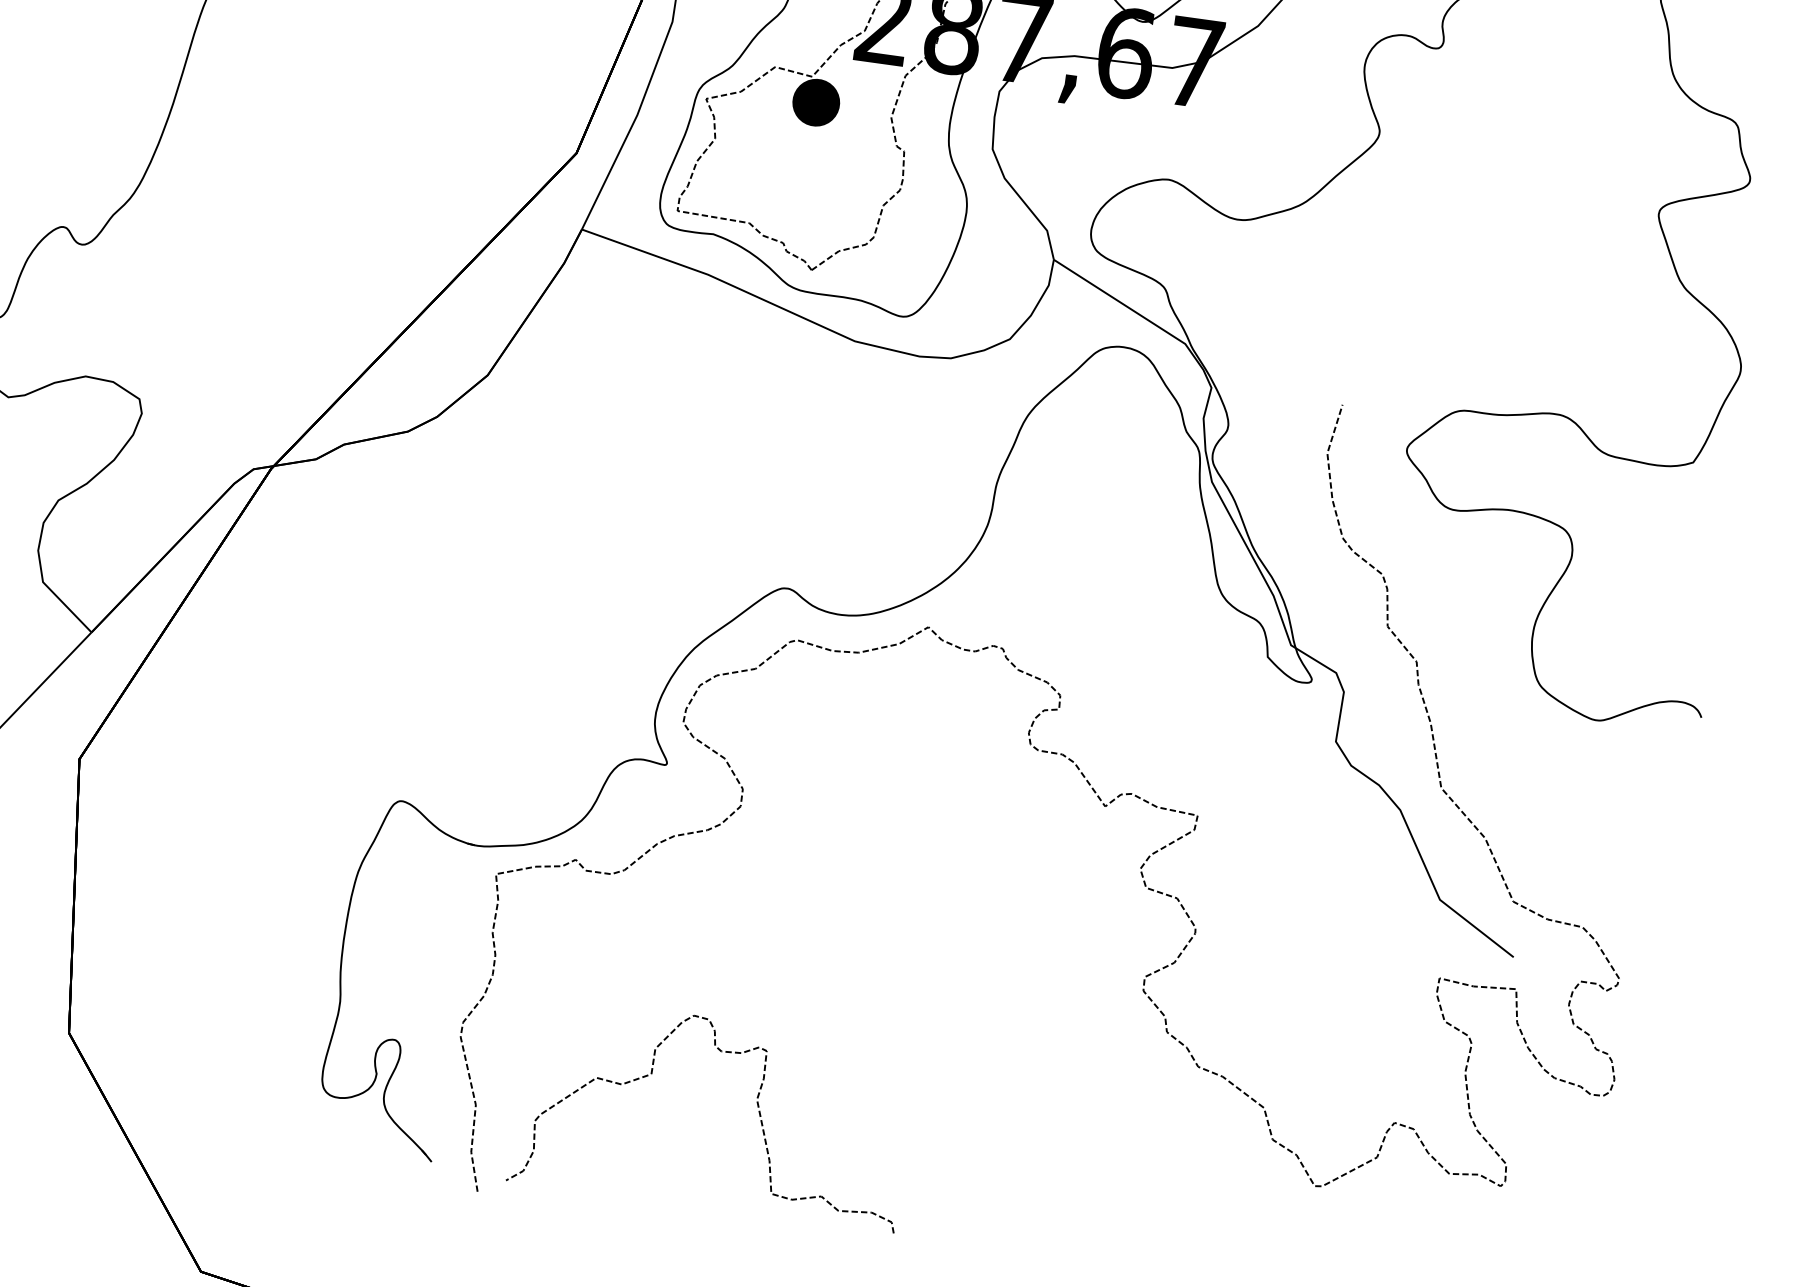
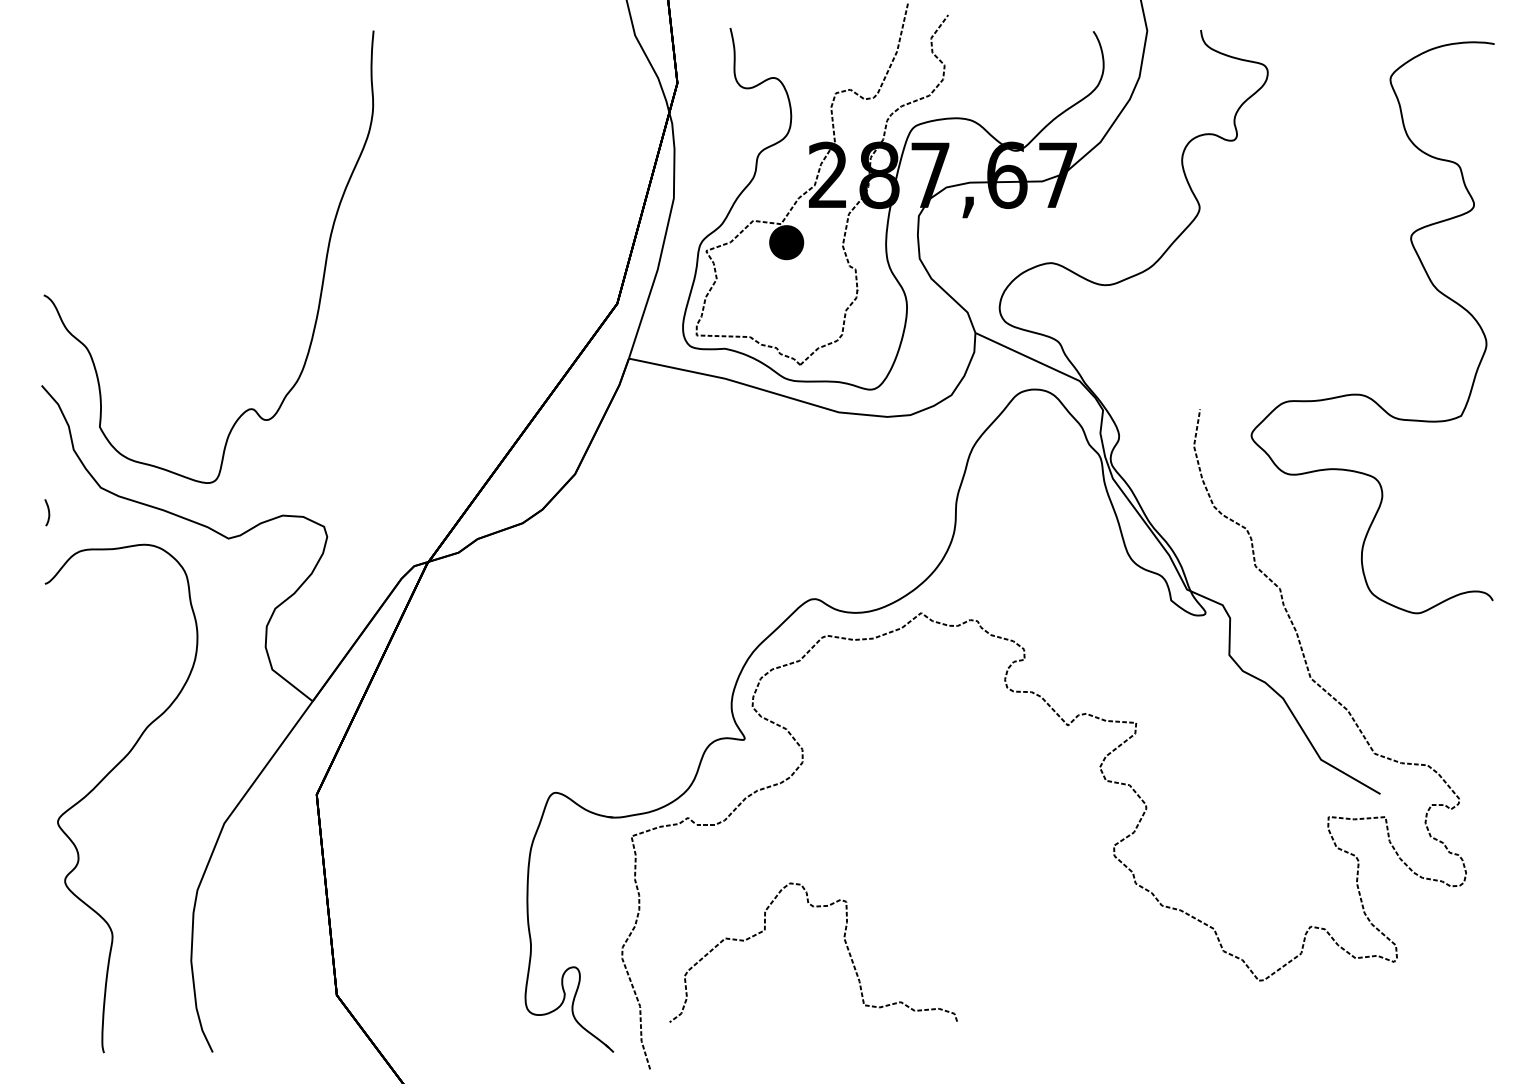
curve: (756, 1105) -> (844, 942), moved

